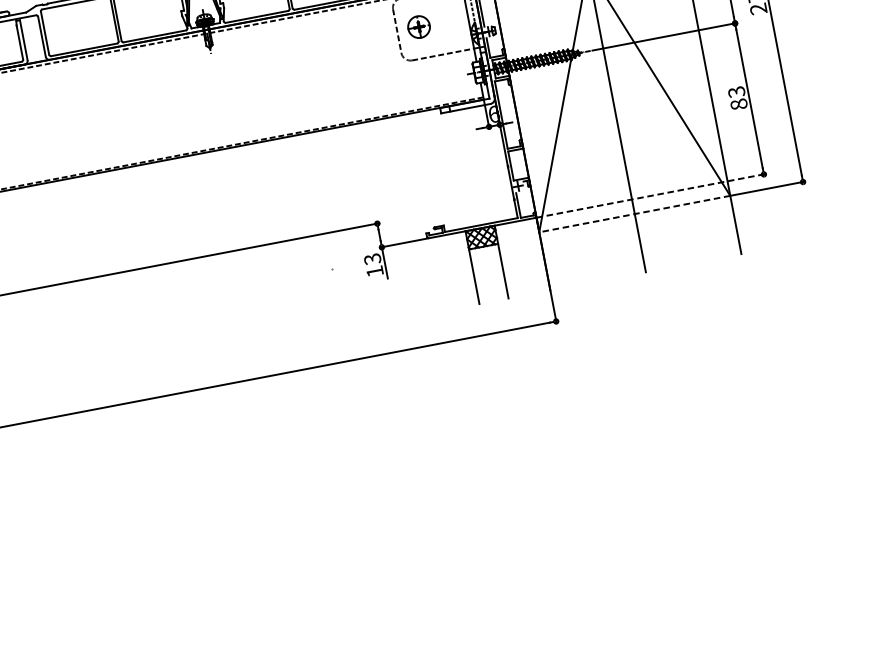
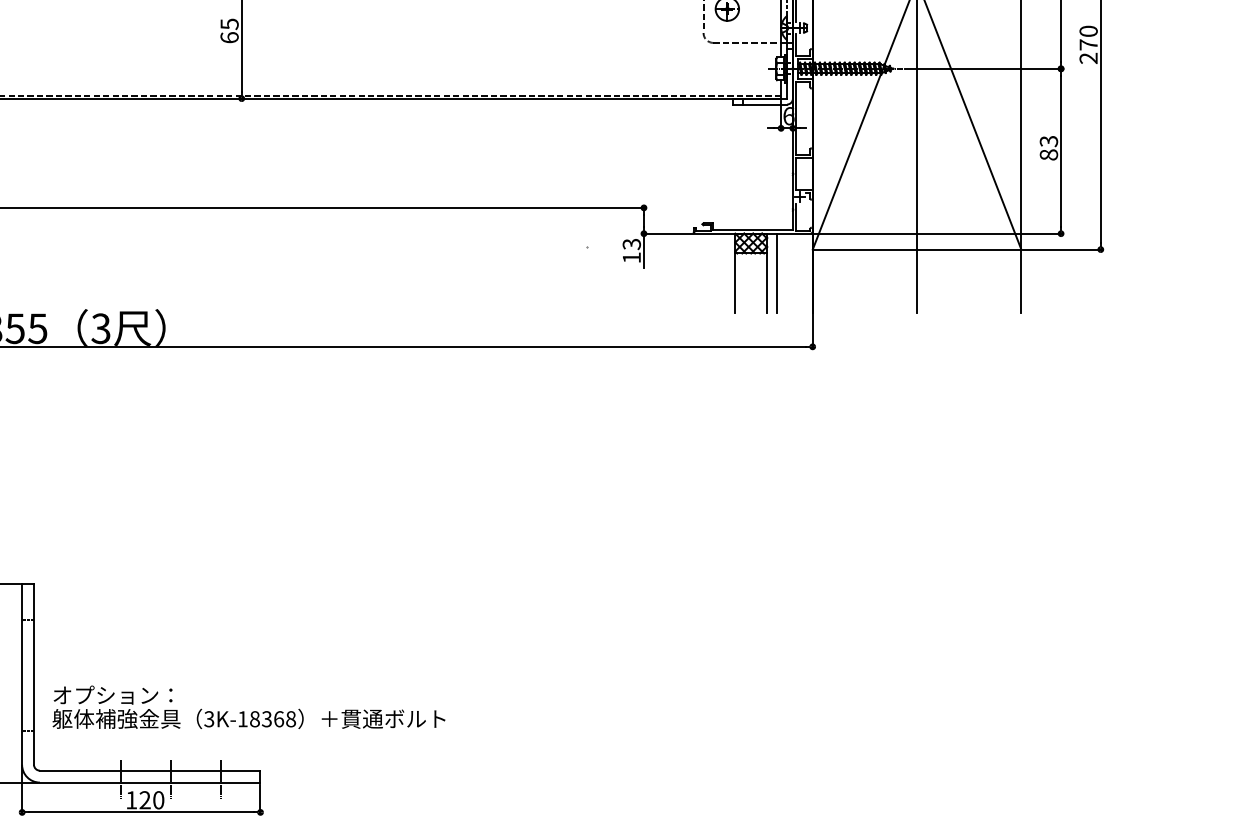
line: (651, 195) -> (938, 233), dashed -> solid
line: (634, 214) -> (916, 249), dashed -> solid
line: (511, 260) -> (777, 273), added

